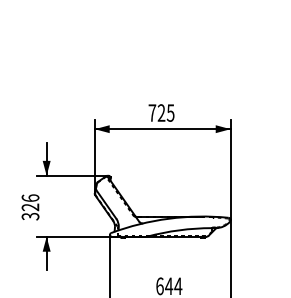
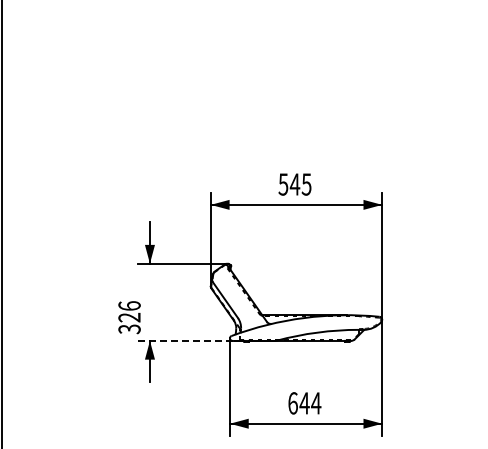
text: (157, 113) -> (289, 184), 725 -> 545
text: (30, 207) -> (129, 317), moved
line: (74, 236) -> (185, 340), solid -> dashed

